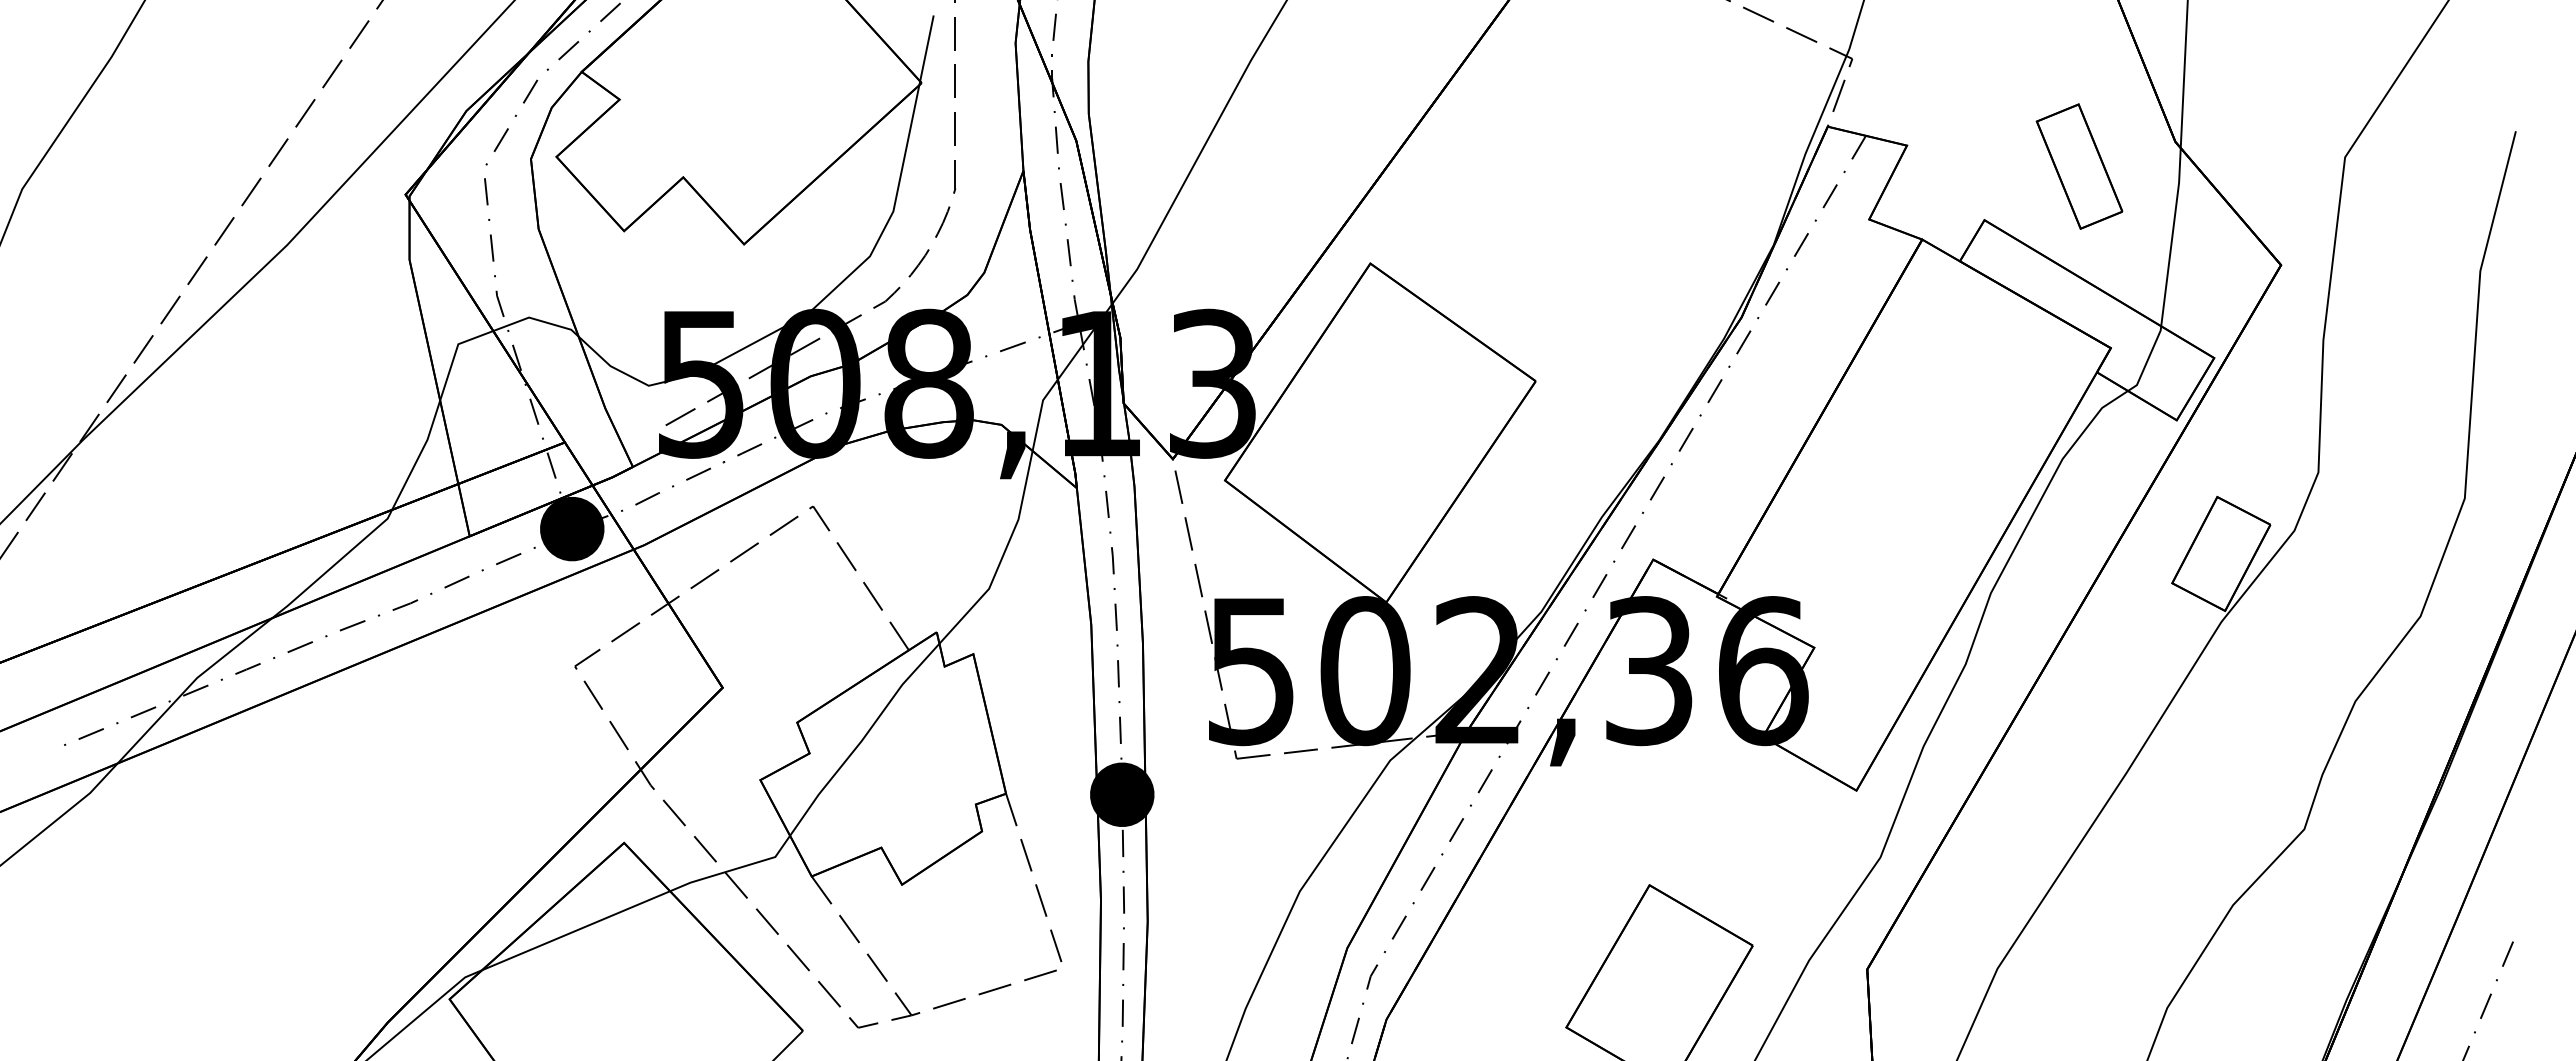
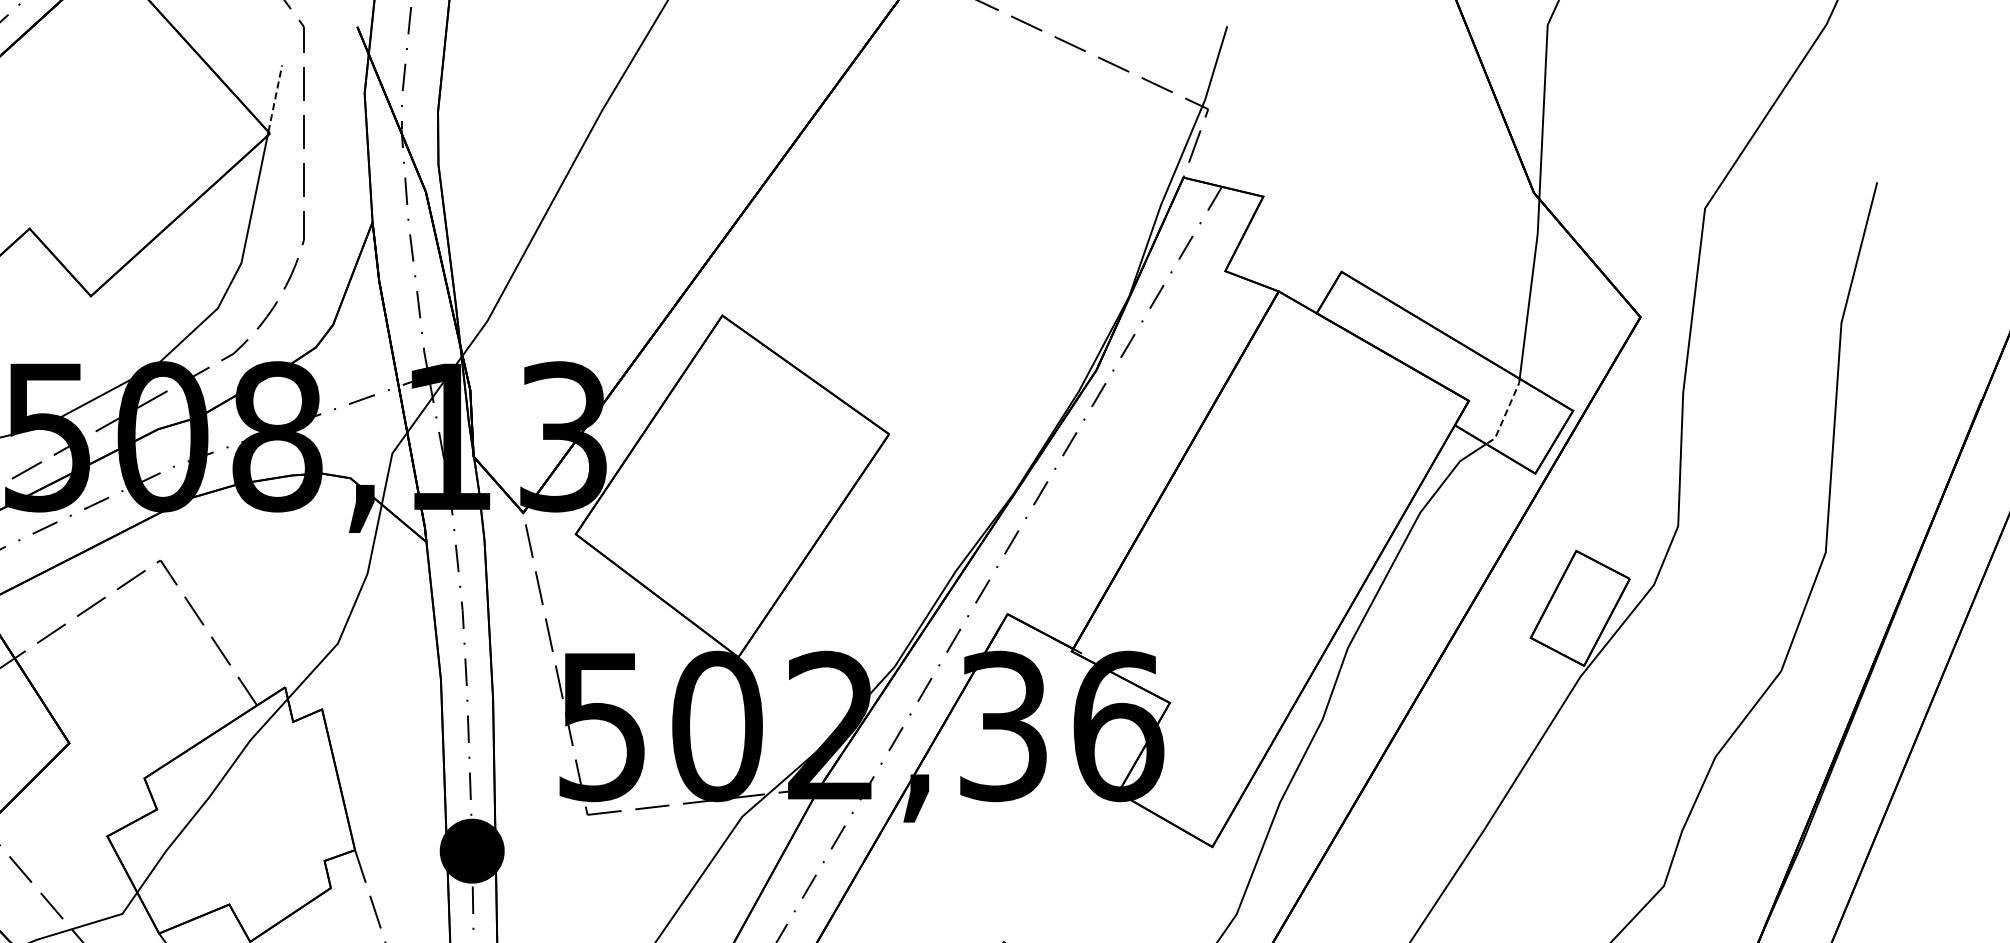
line: (926, 48) -> (274, 98), solid -> dashed
part: (2079, 166) -> (1437, 217), removed
line: (2147, 360) -> (1505, 413), solid -> dashed

